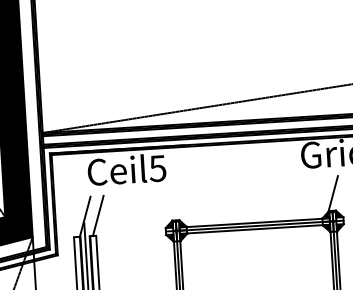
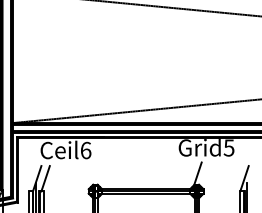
text: (157, 168) -> (85, 150), Ceil5 -> Ceil6

